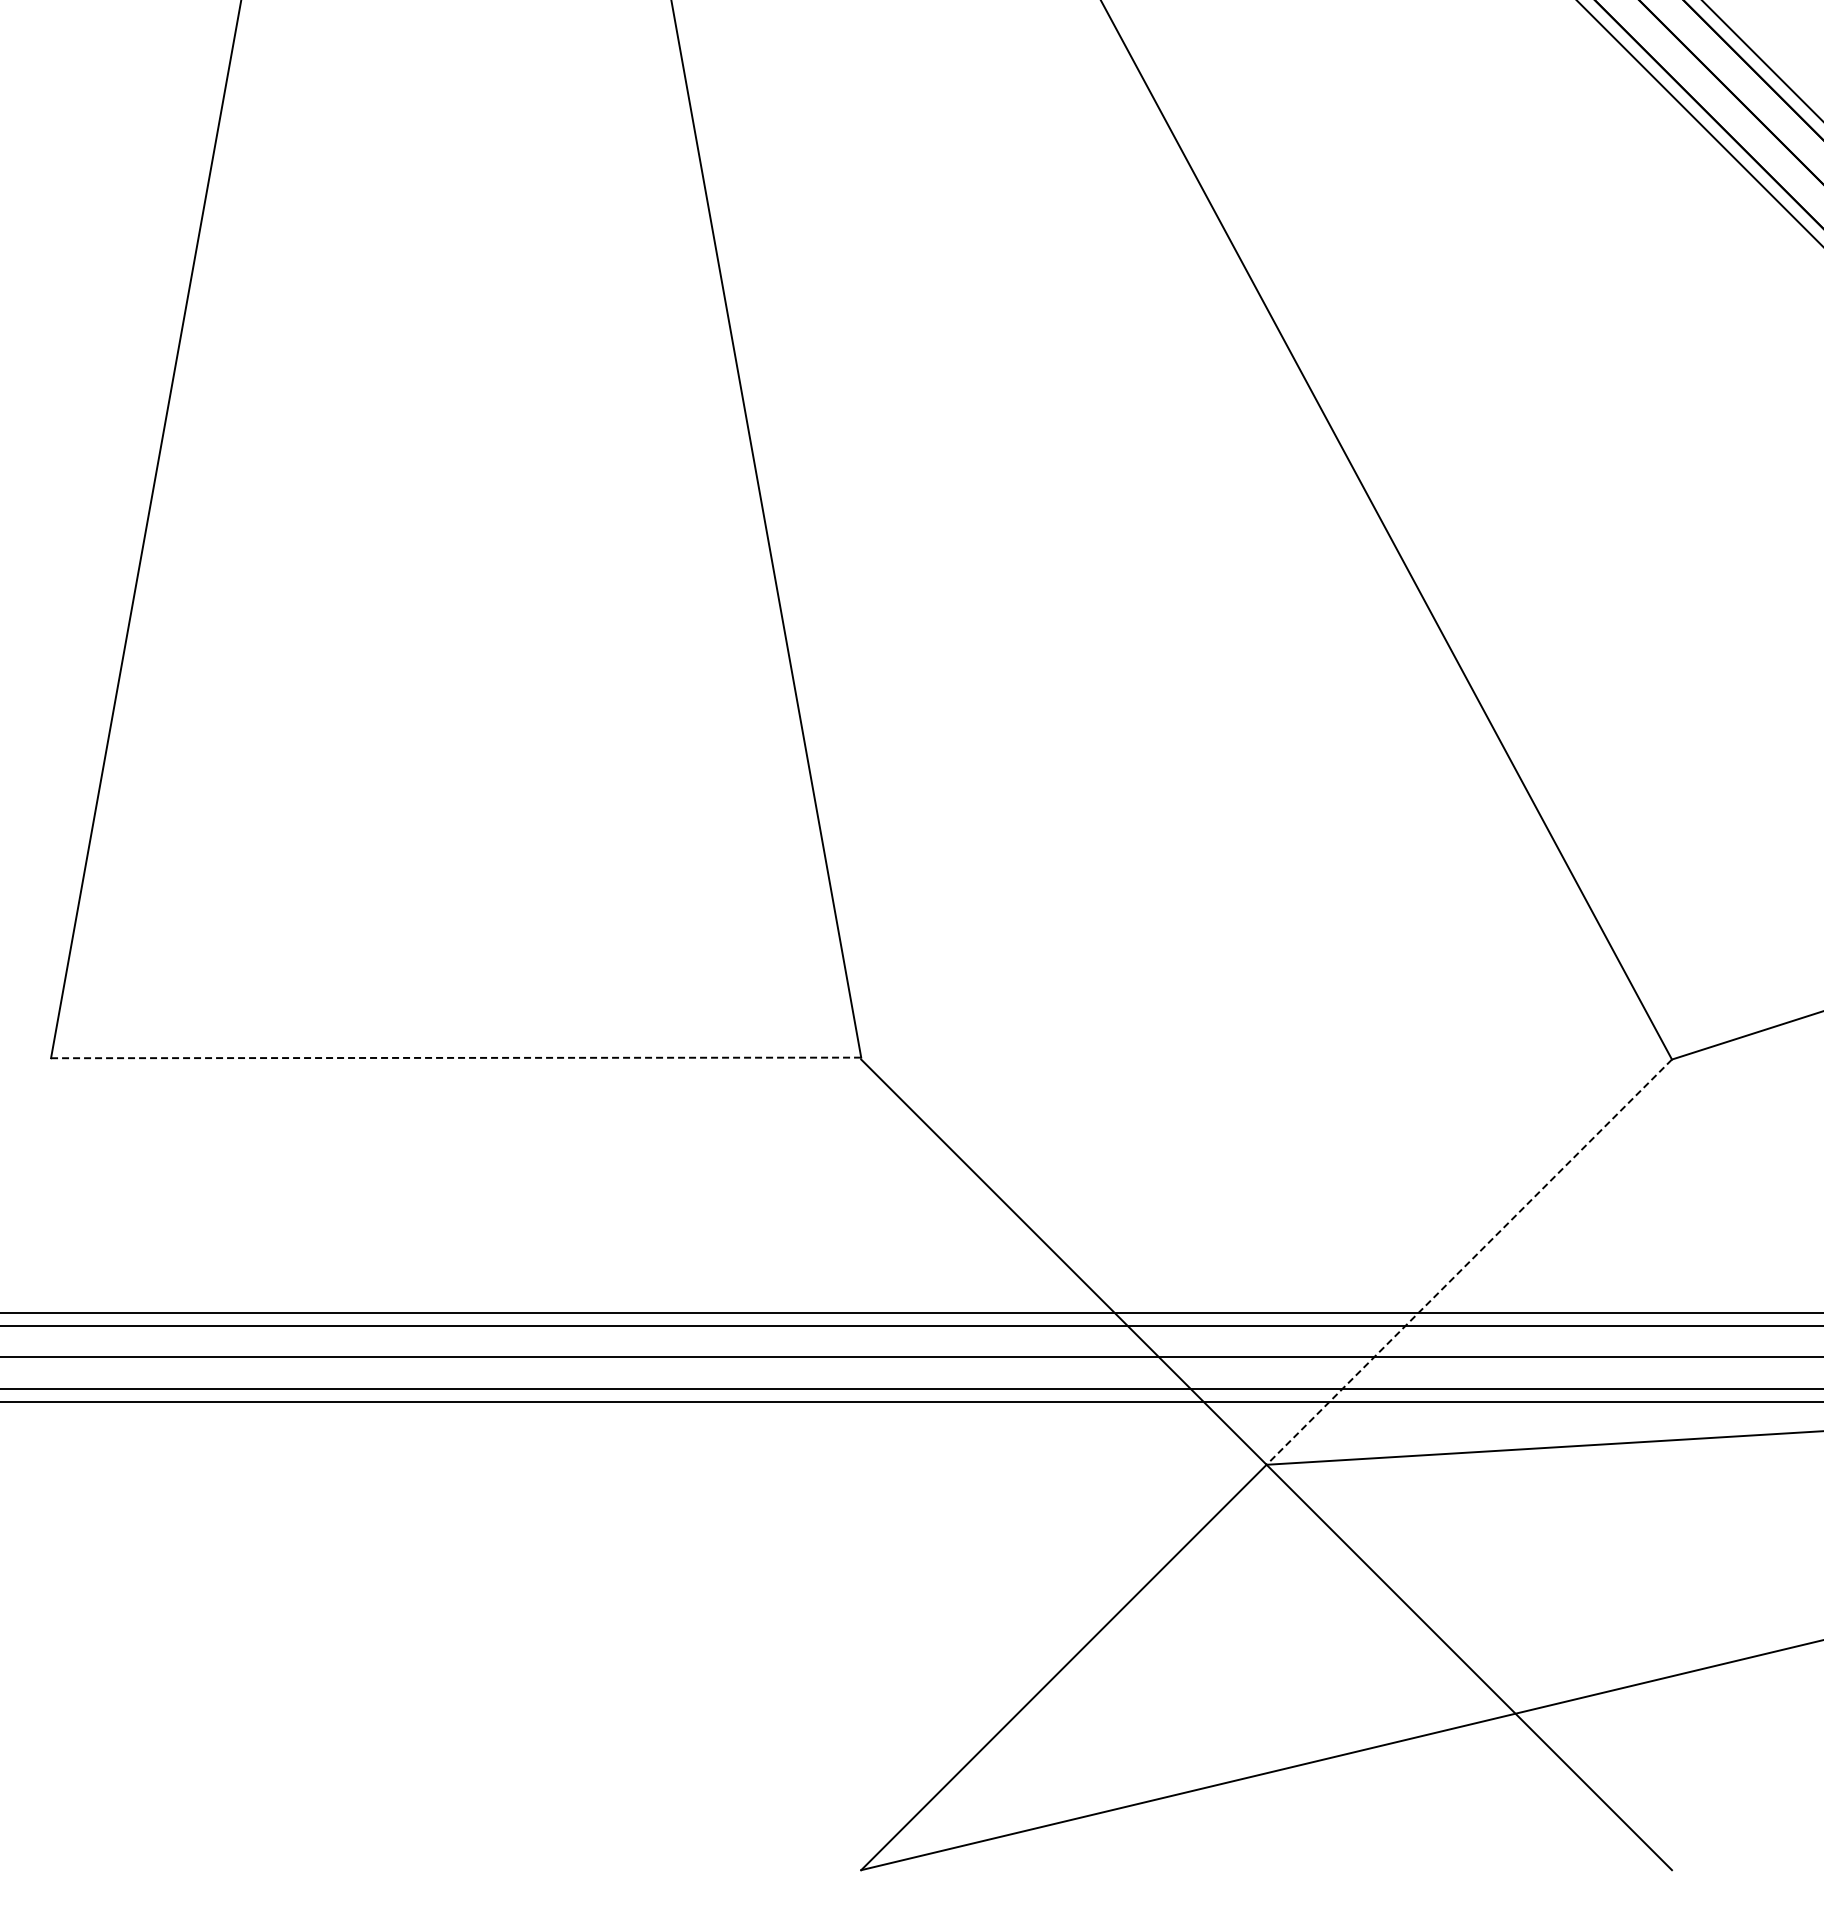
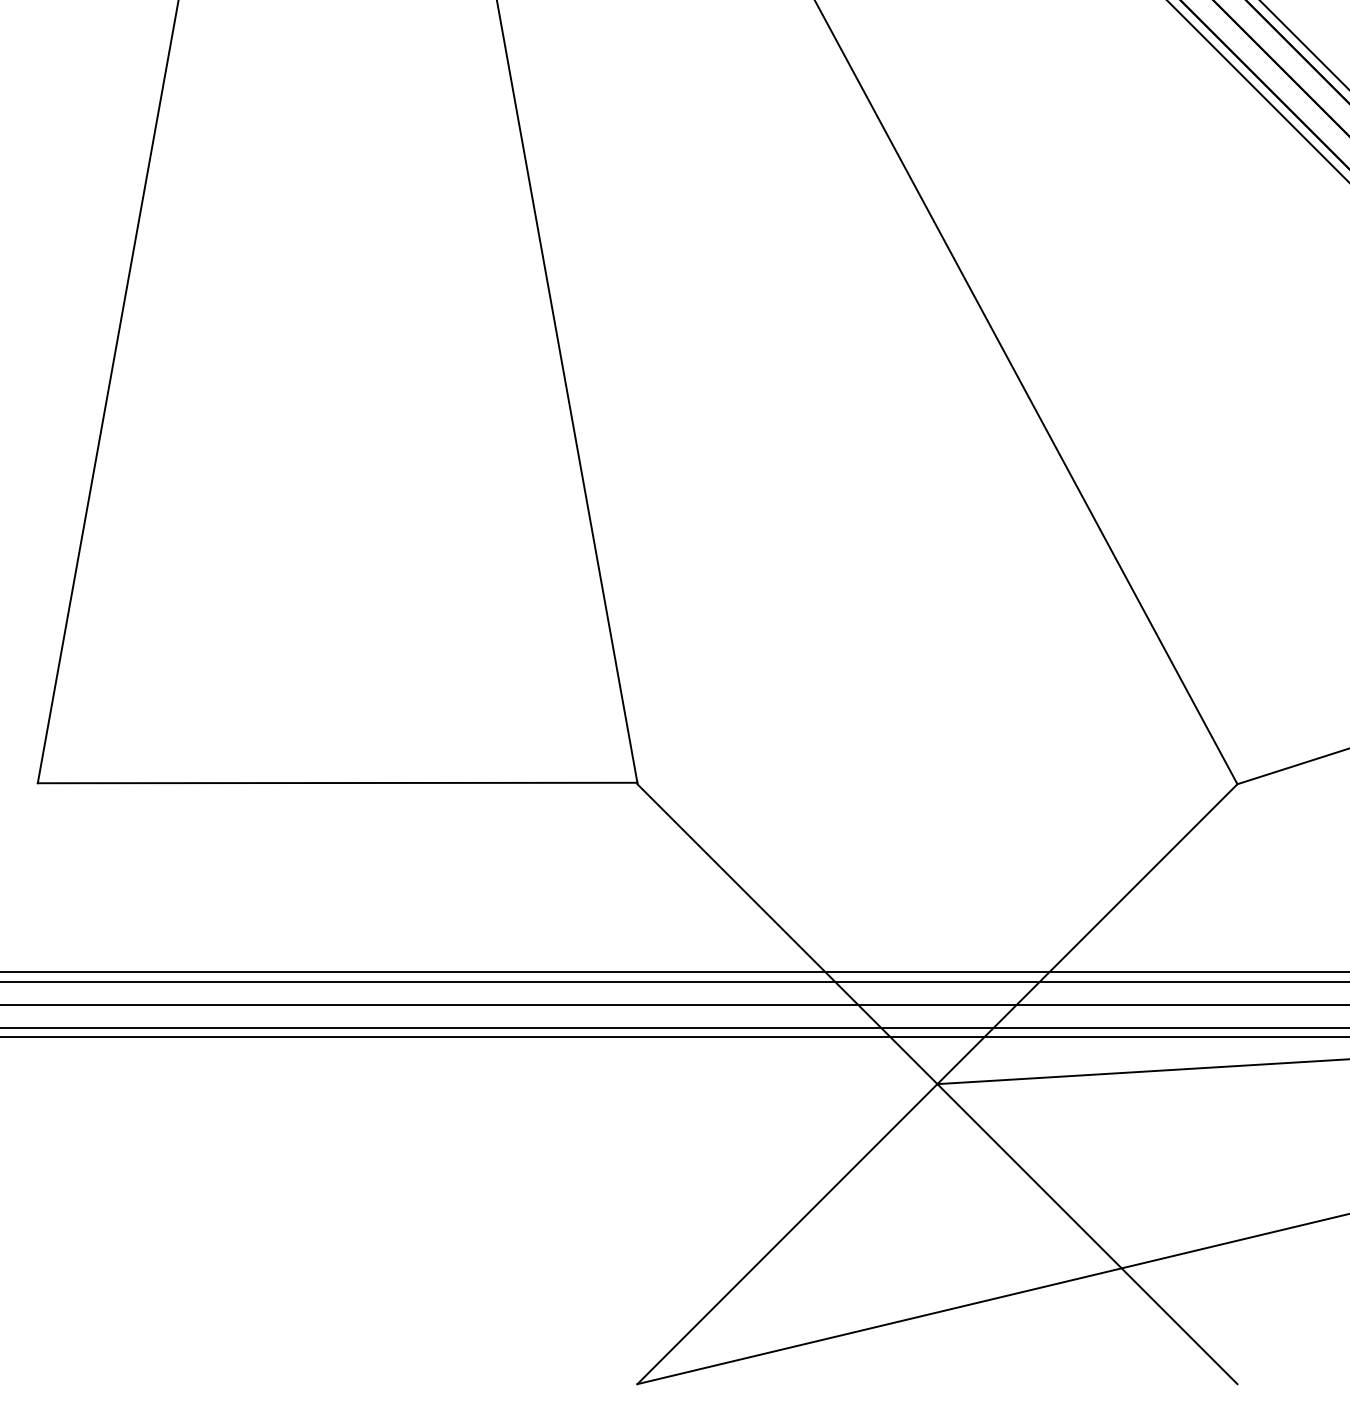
line: (456, 1057) -> (337, 782), dashed -> solid
line: (1469, 1262) -> (1087, 934), dashed -> solid

